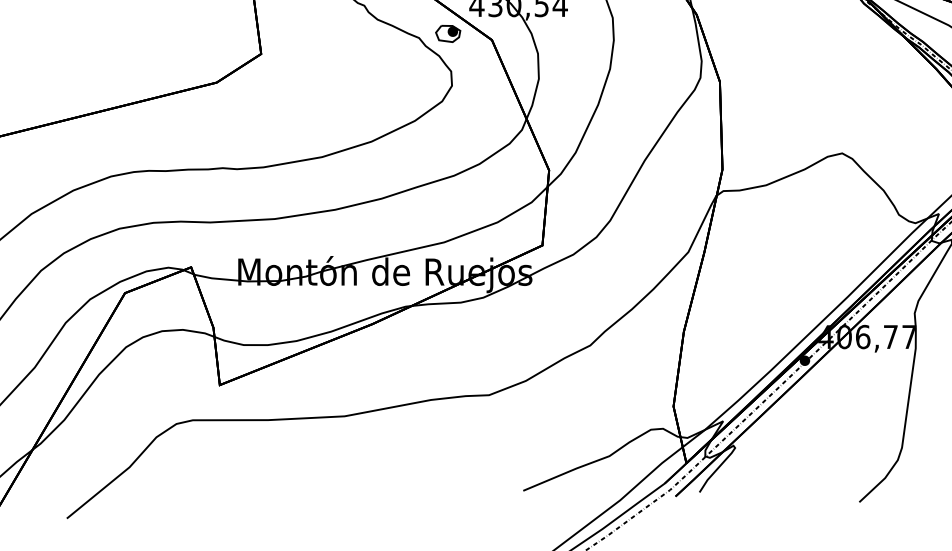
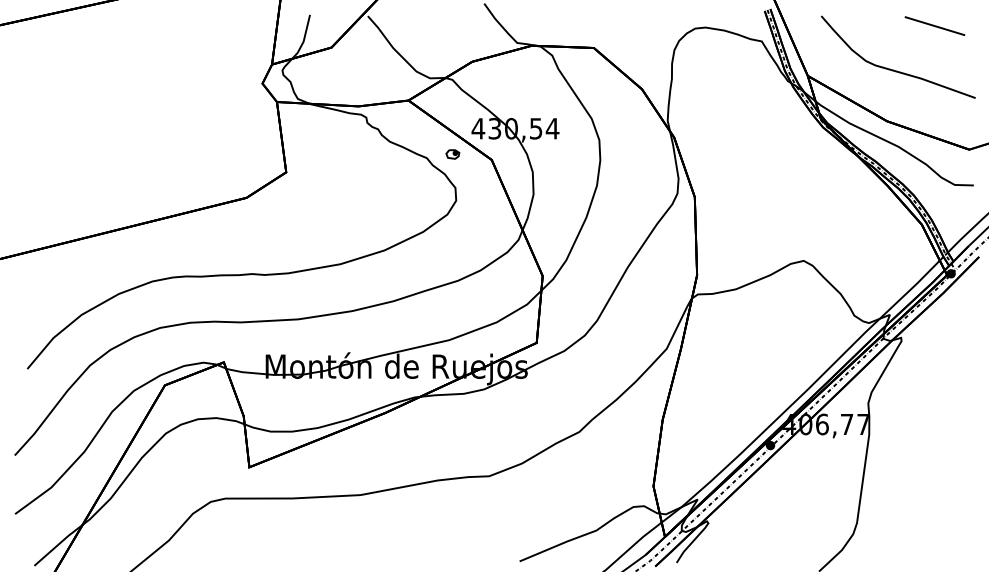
part: (447, 33) -> (452, 154), size x0.6

